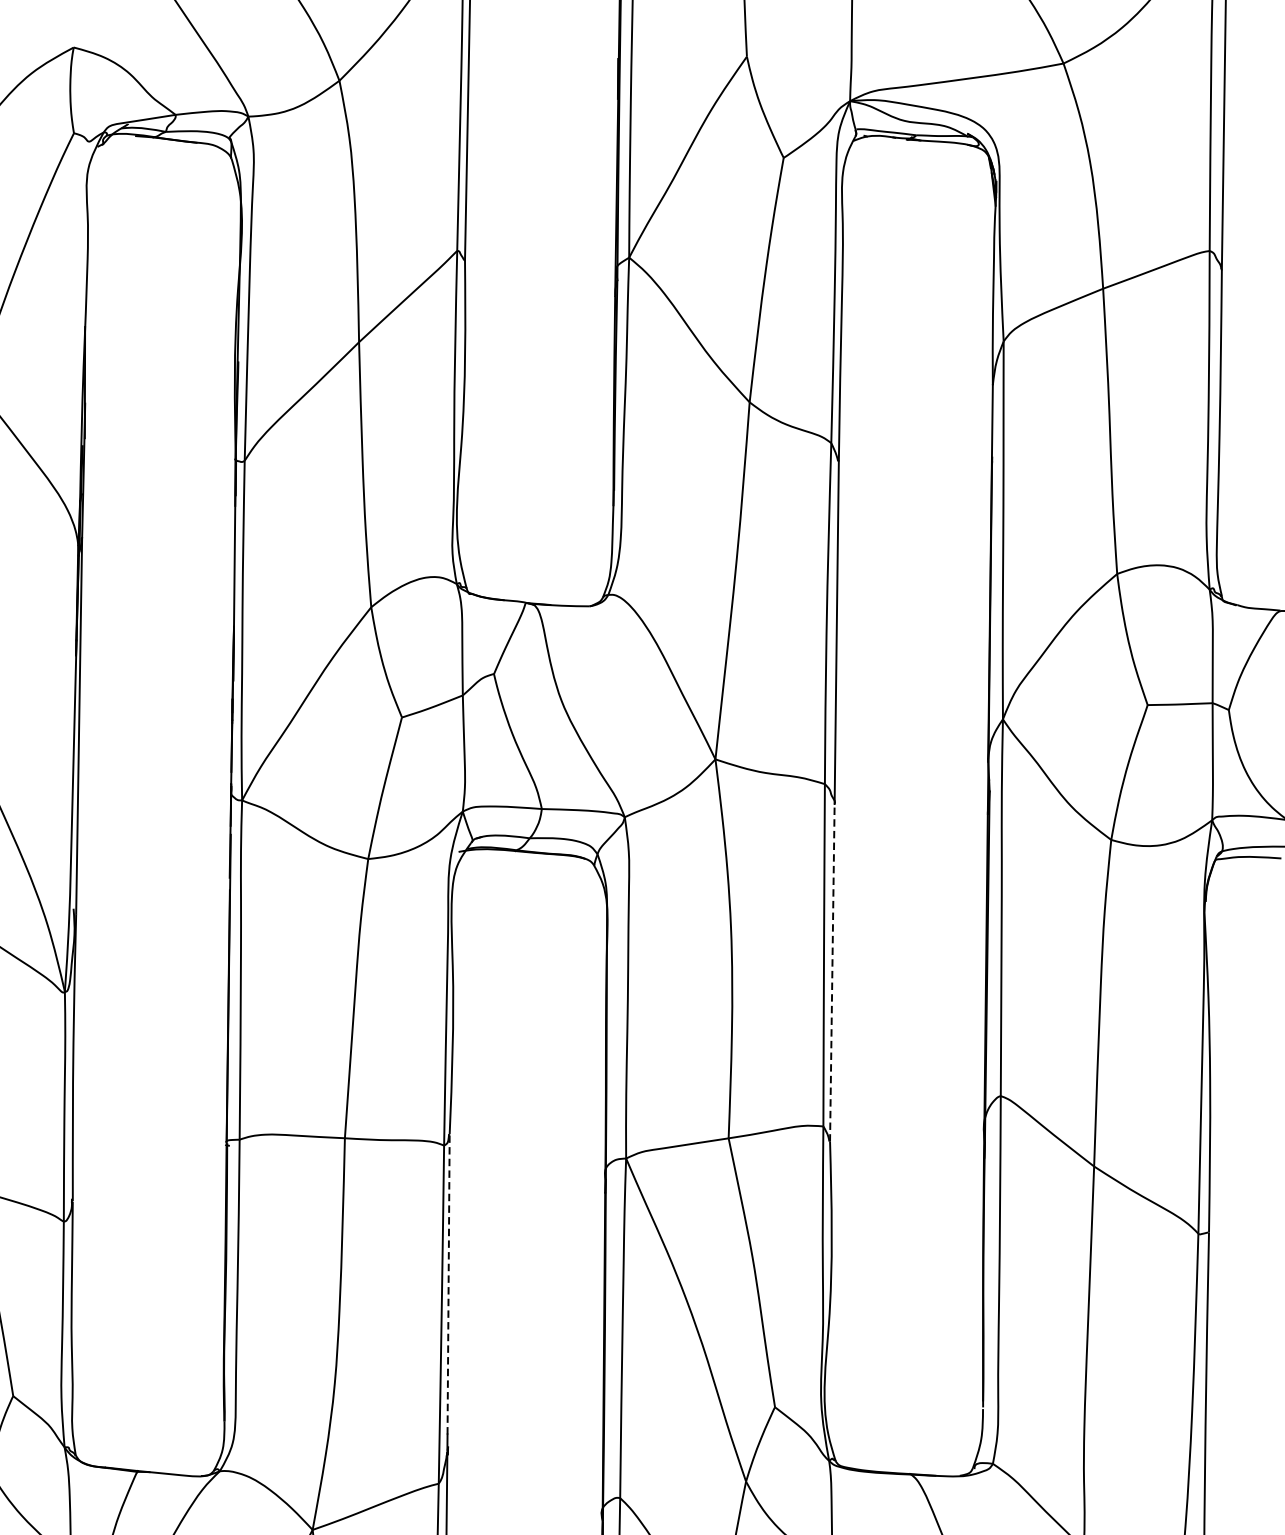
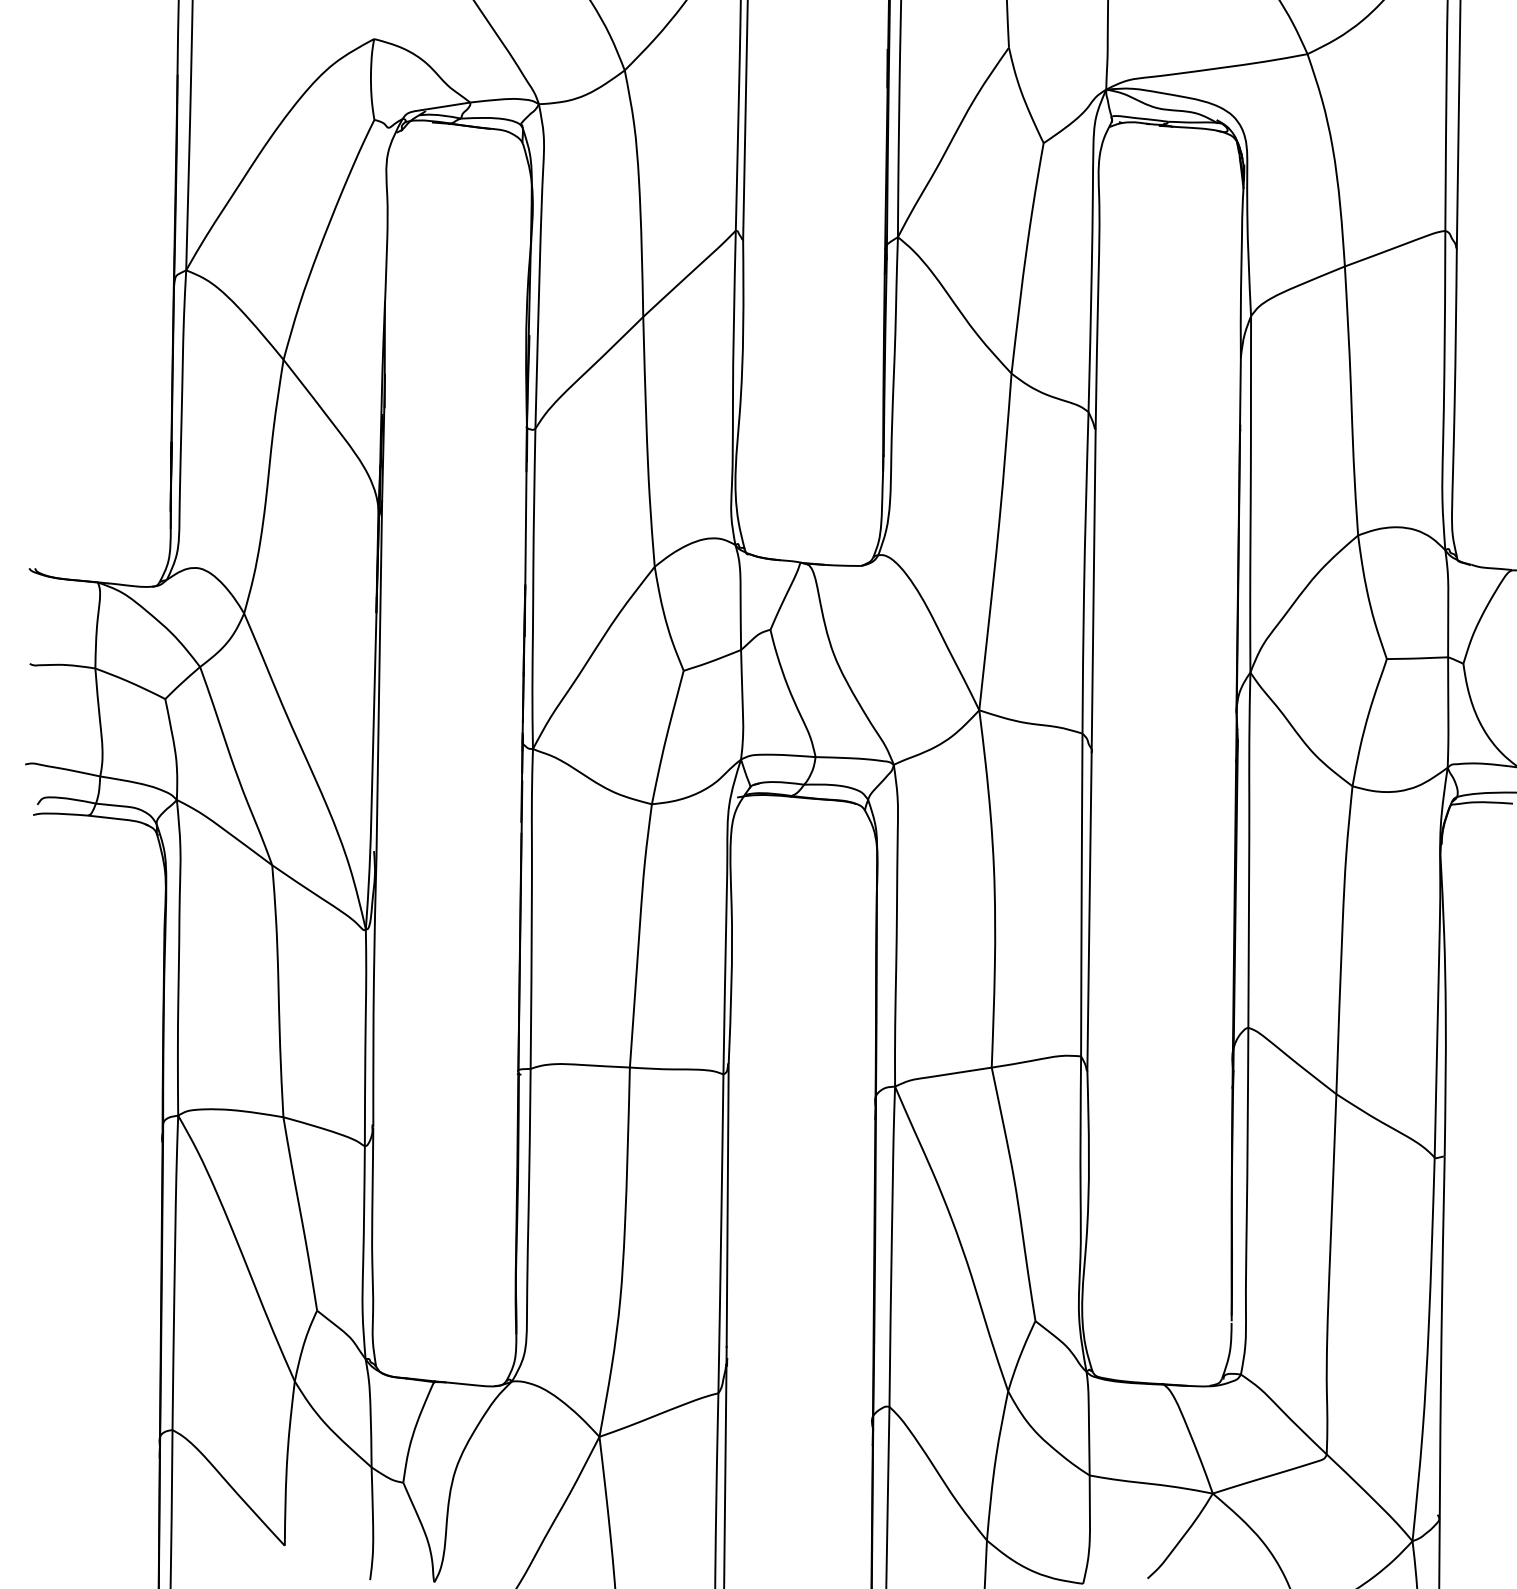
line: (832, 972) -> (1089, 911), dashed -> solid
line: (448, 1284) -> (727, 1205), dashed -> solid

